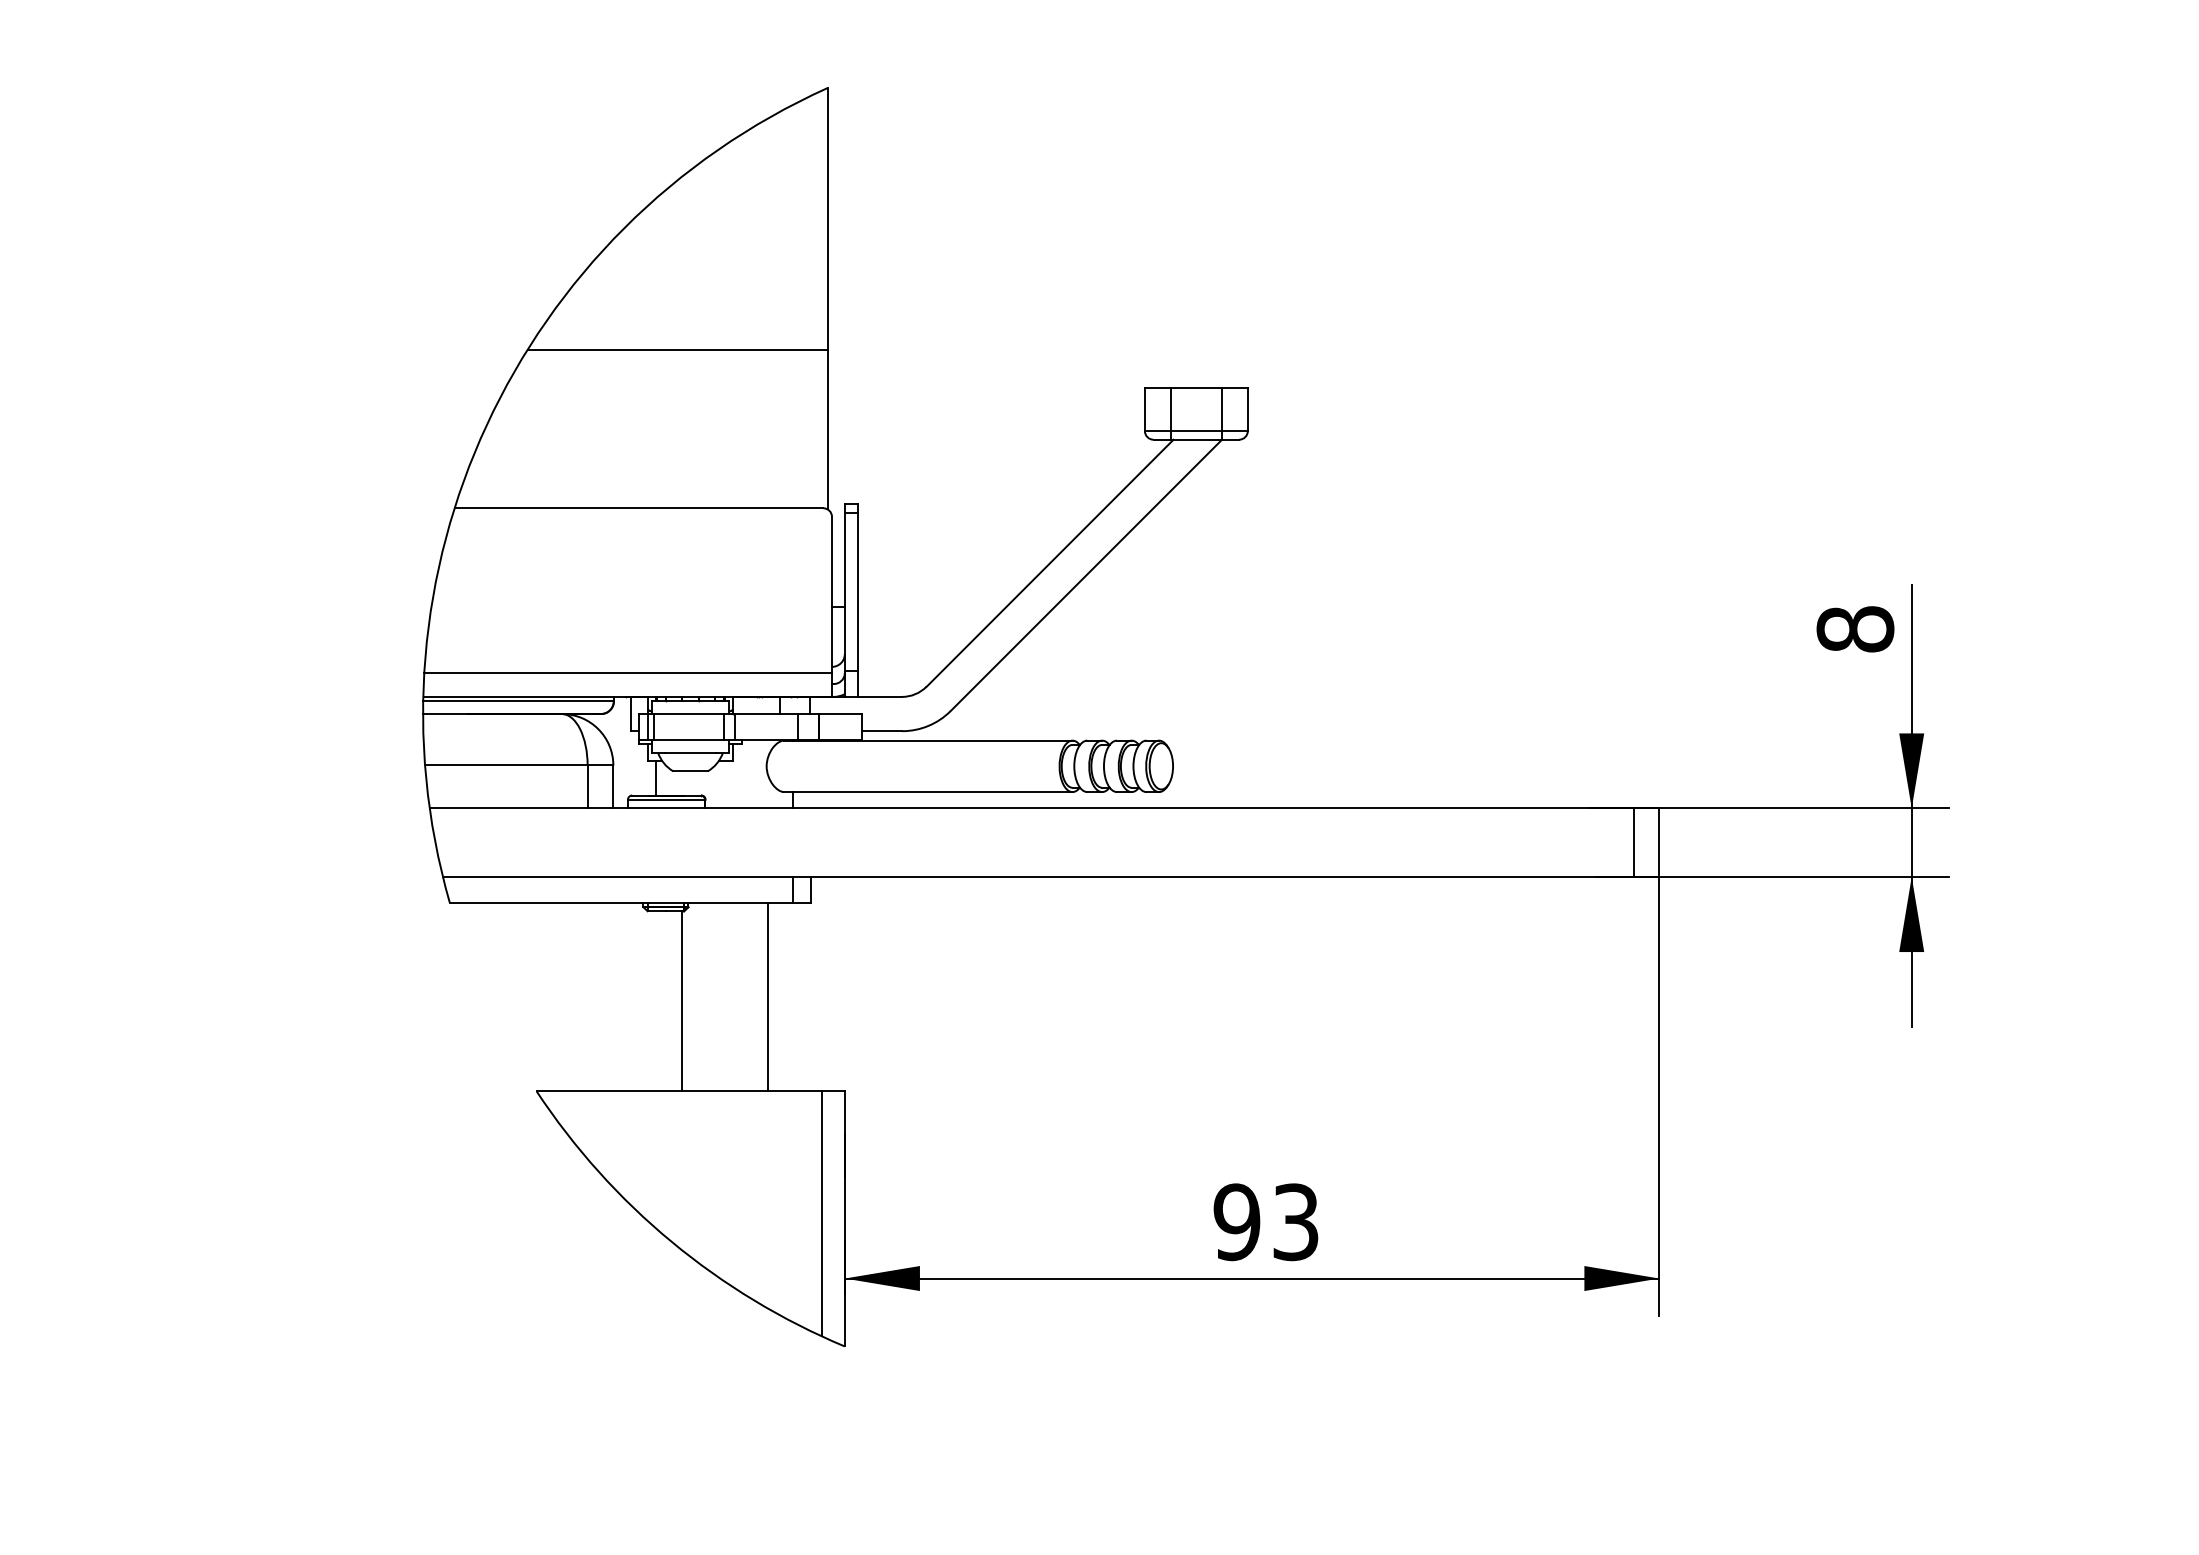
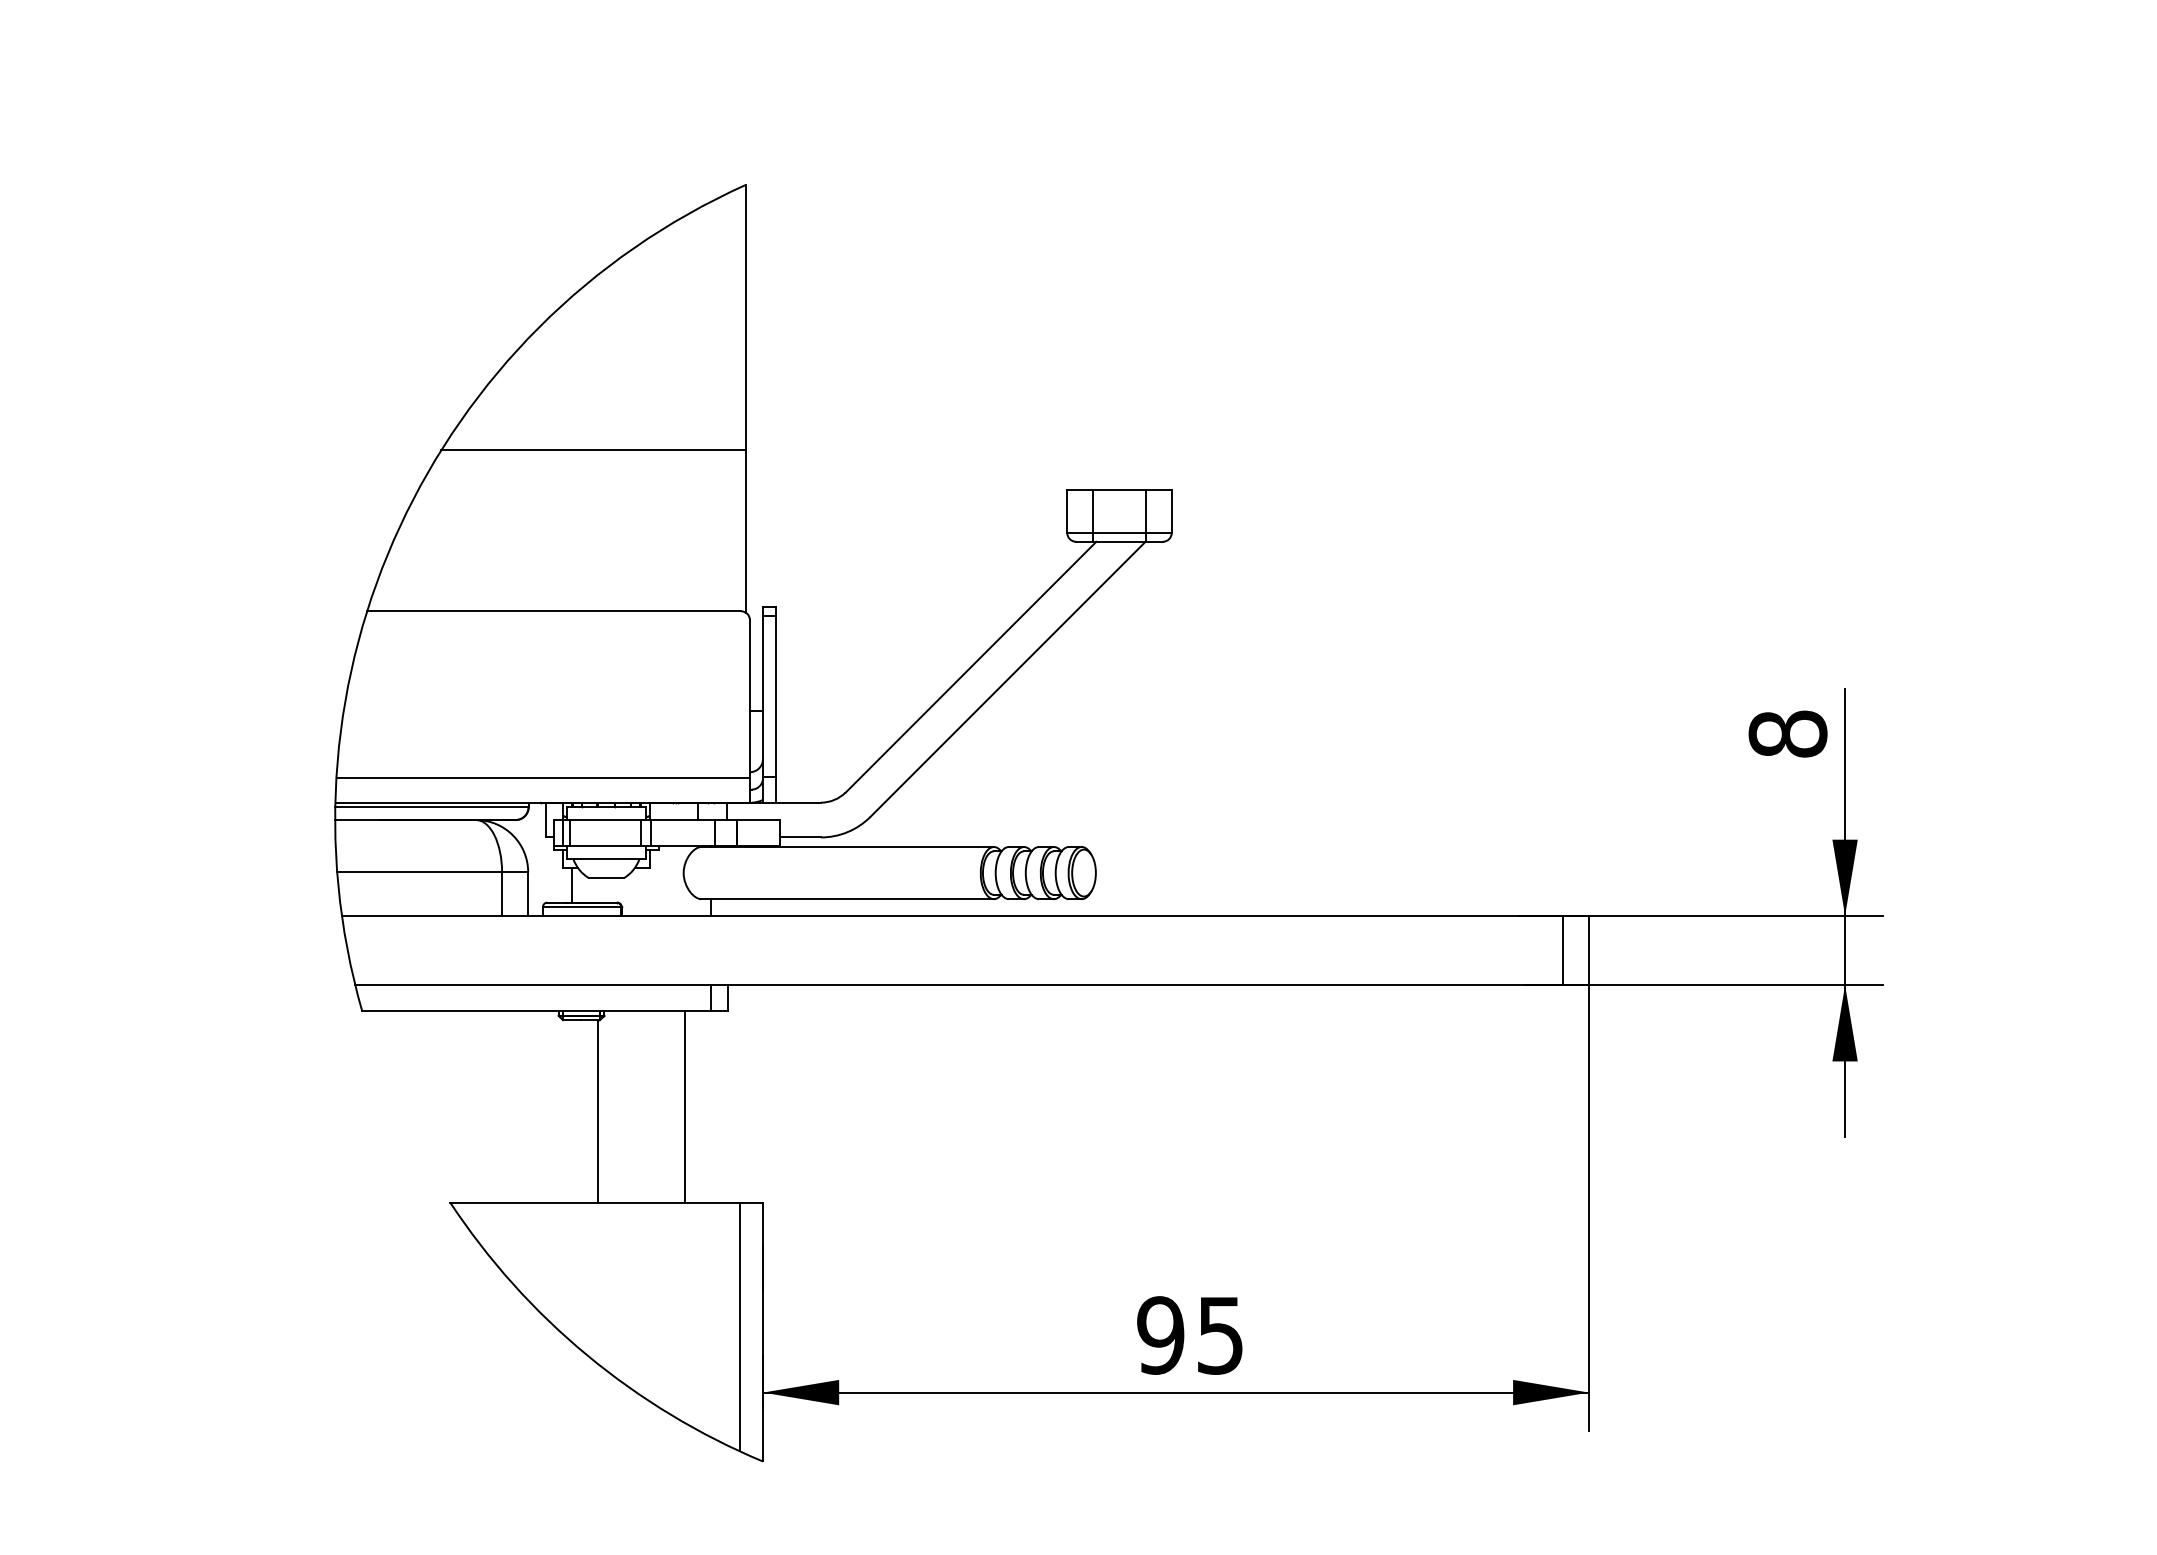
text: (1295, 1221) -> (1220, 1334), 93 -> 95

